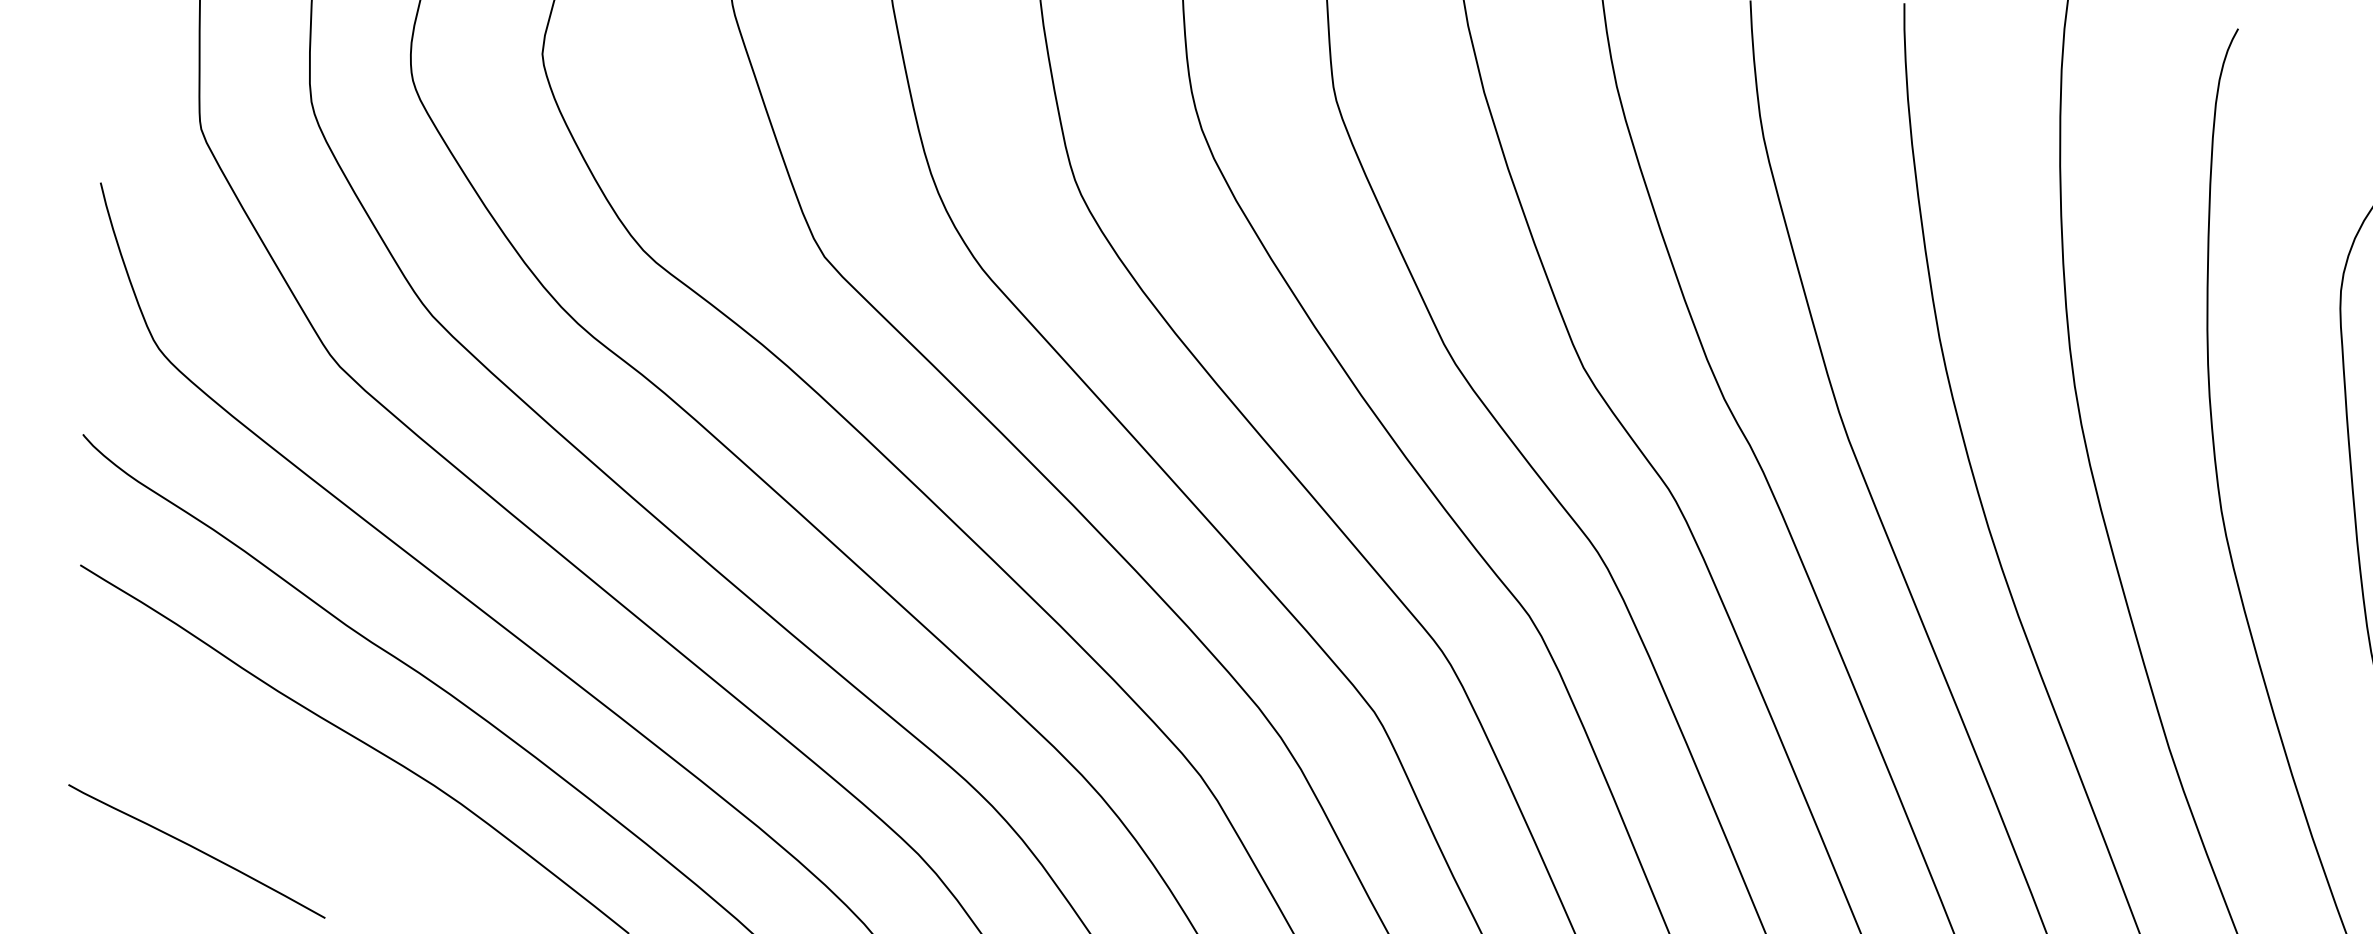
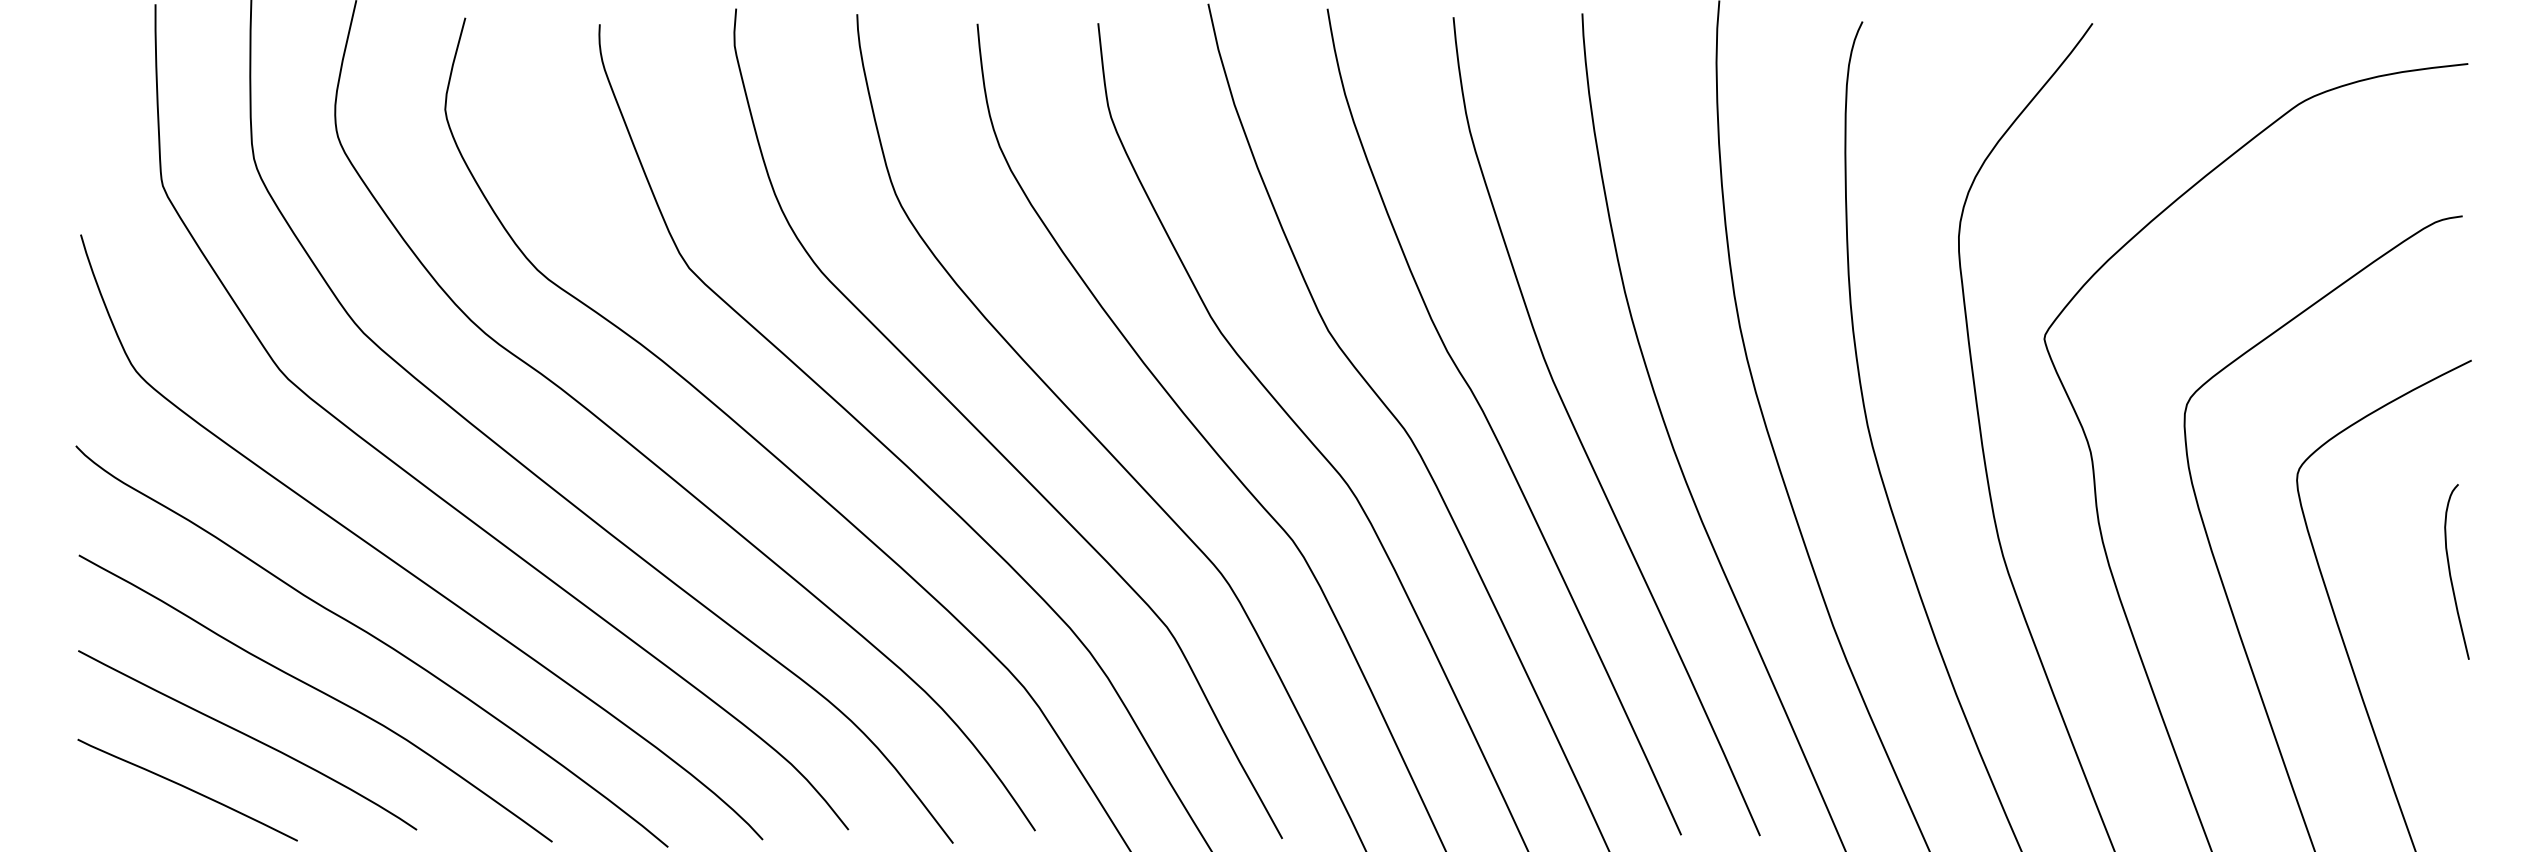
curve: (272, 792) -> (248, 737), added

